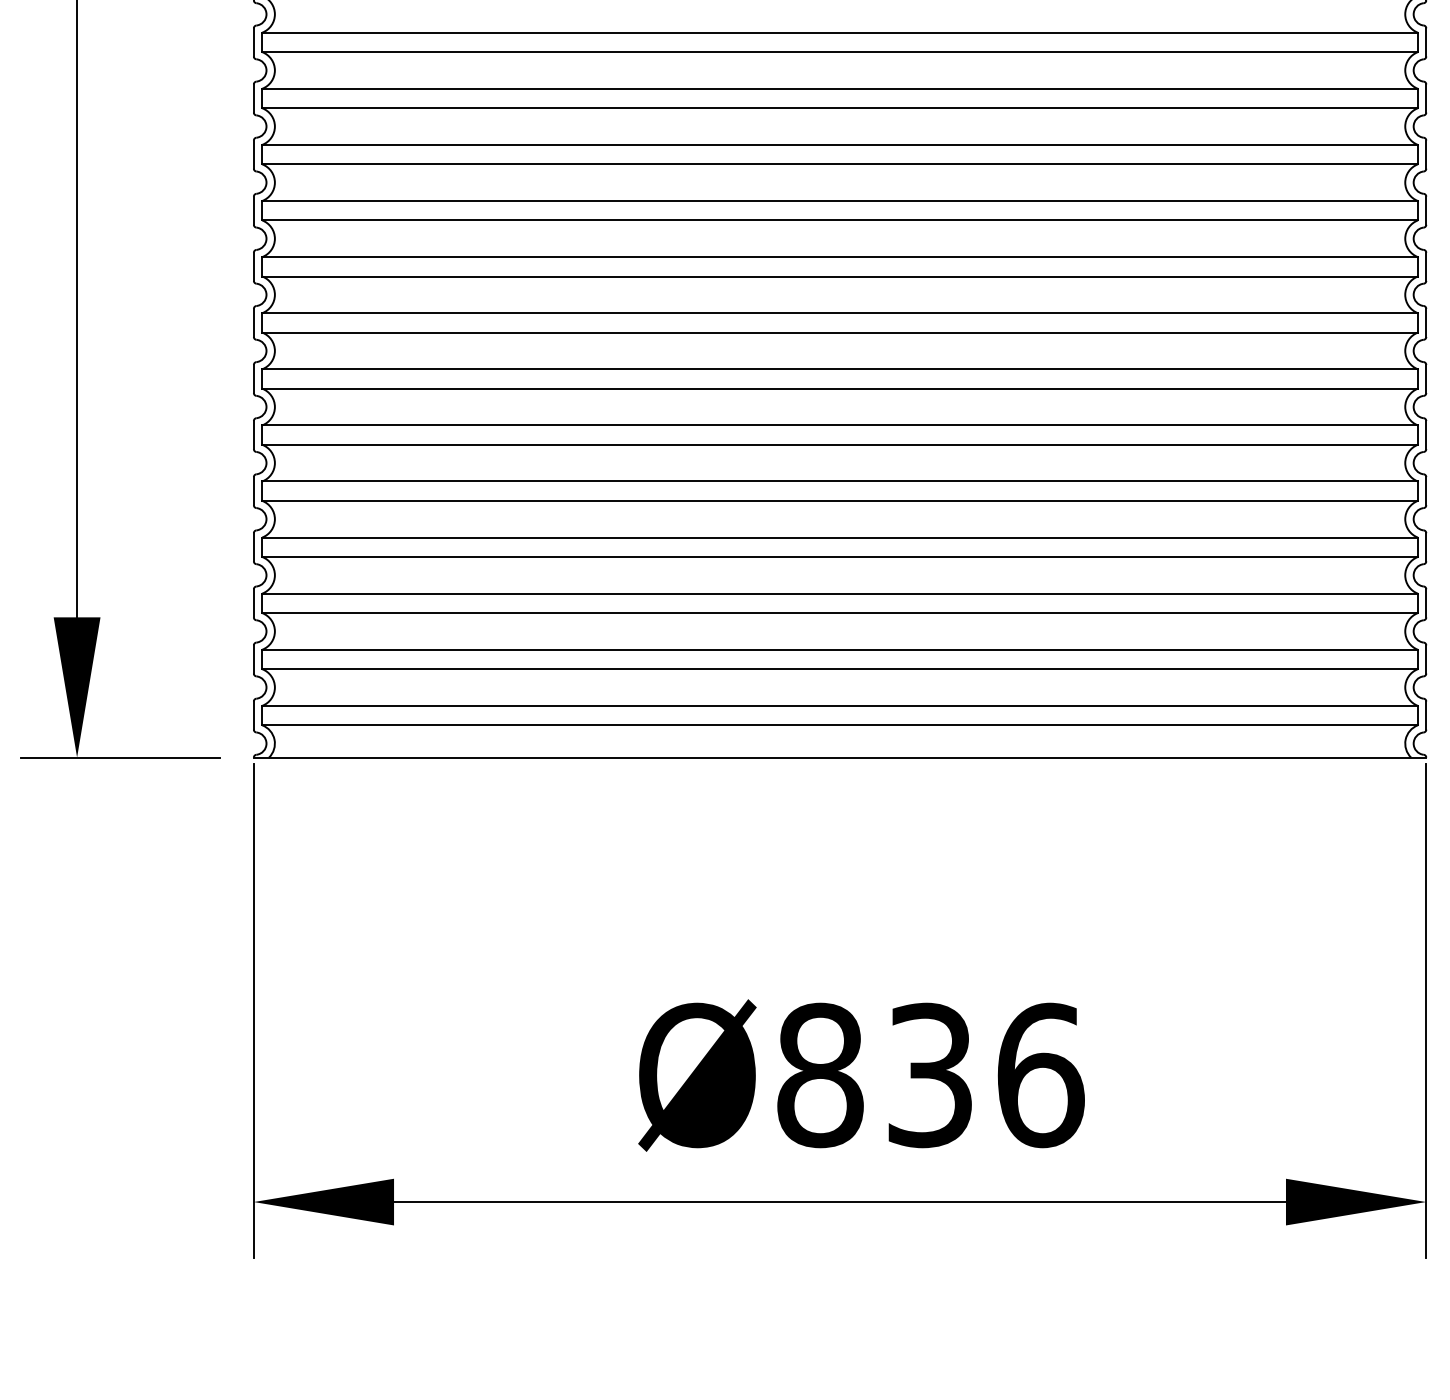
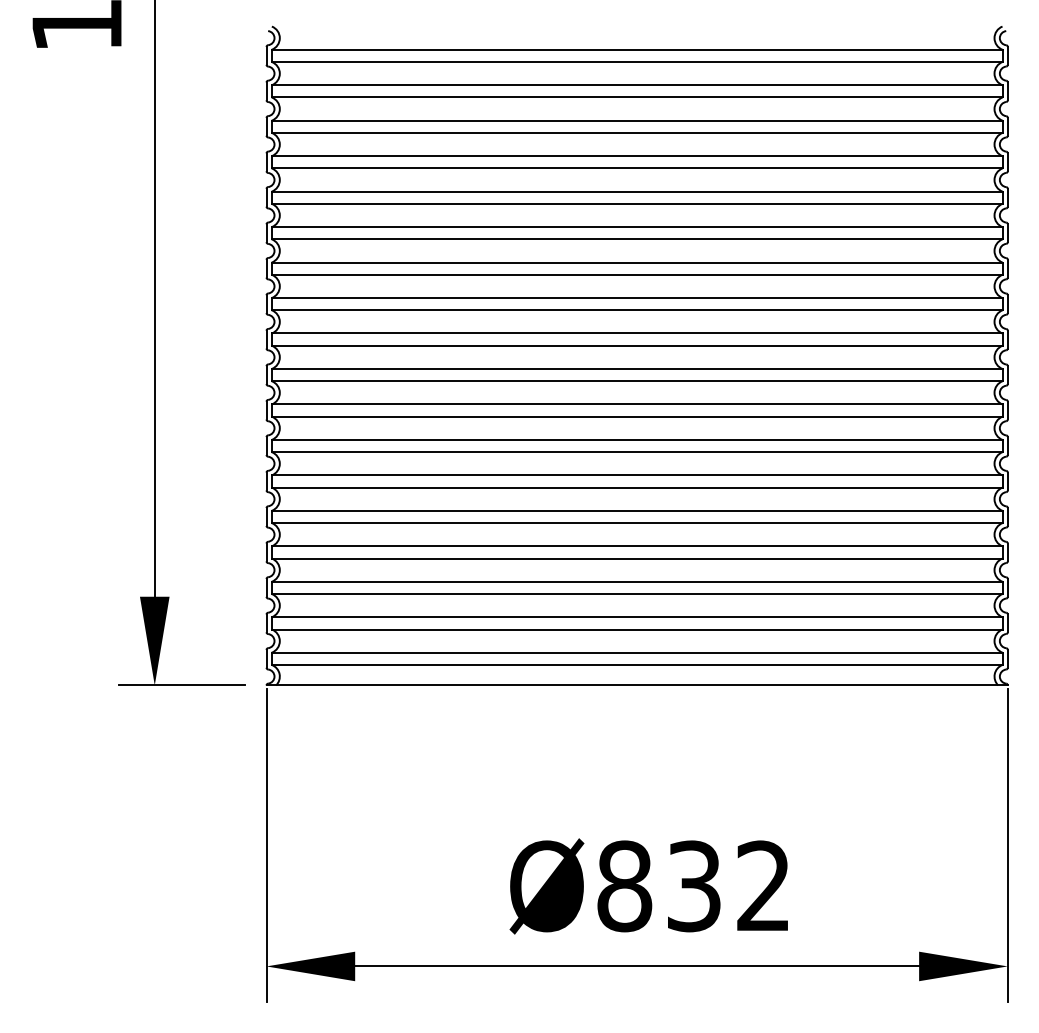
text: (1041, 1075) -> (764, 886), Ø836 -> Ø832

